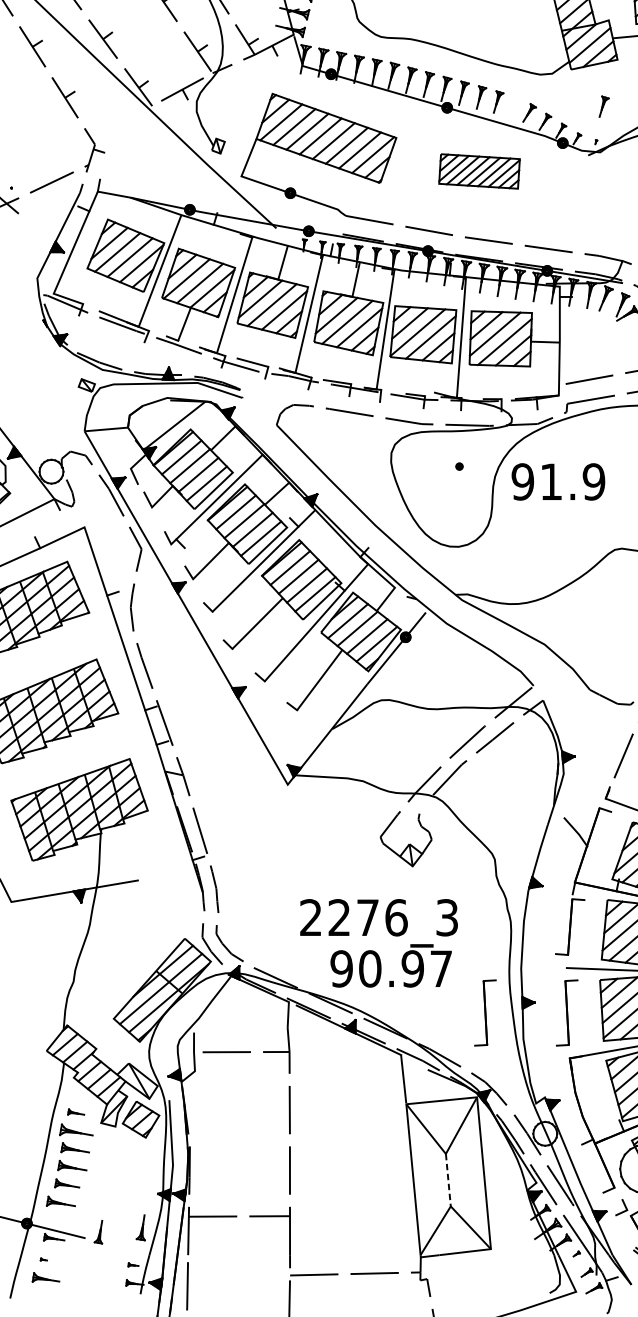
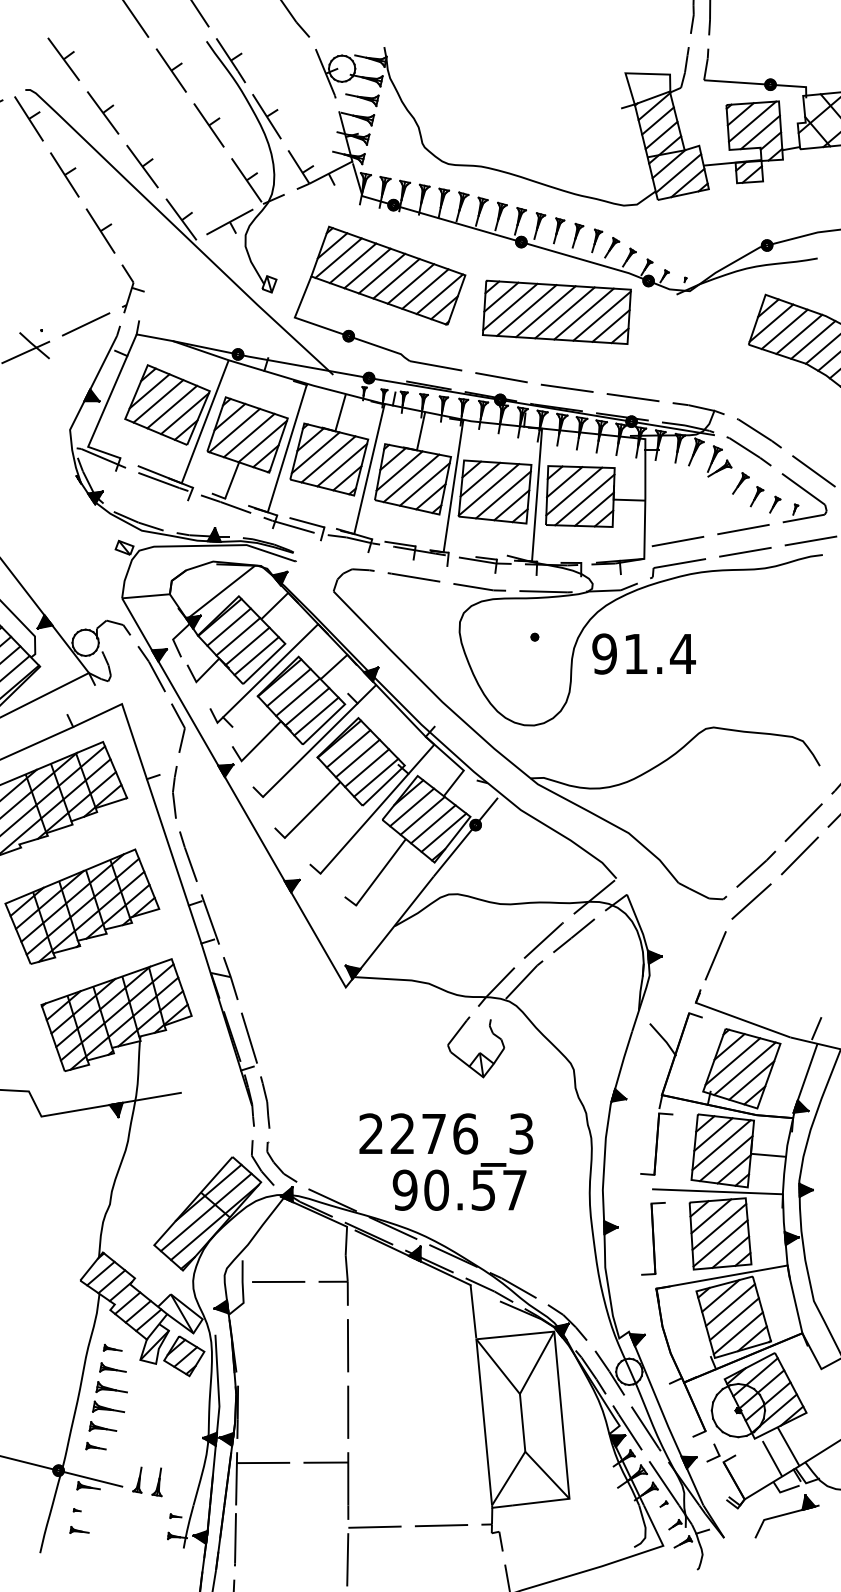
part: (604, 106) -> (597, 240), moved
part: (479, 170) -> (556, 311), size x1.67
text: (593, 481) -> (682, 653), 91.9 -> 91.4
text: (412, 968) -> (483, 1189), 90.97 -> 90.57
part: (485, 1012) -> (563, 1238), removed
part: (75, 1129) -> (112, 1367), size x0.71
line: (448, 1180) -> (522, 1423), dashed -> solid
part: (60, 1200) -> (95, 1445), size x0.62
part: (140, 1227) -> (156, 1482), moved
part: (45, 1277) -> (79, 1529), size x0.62

